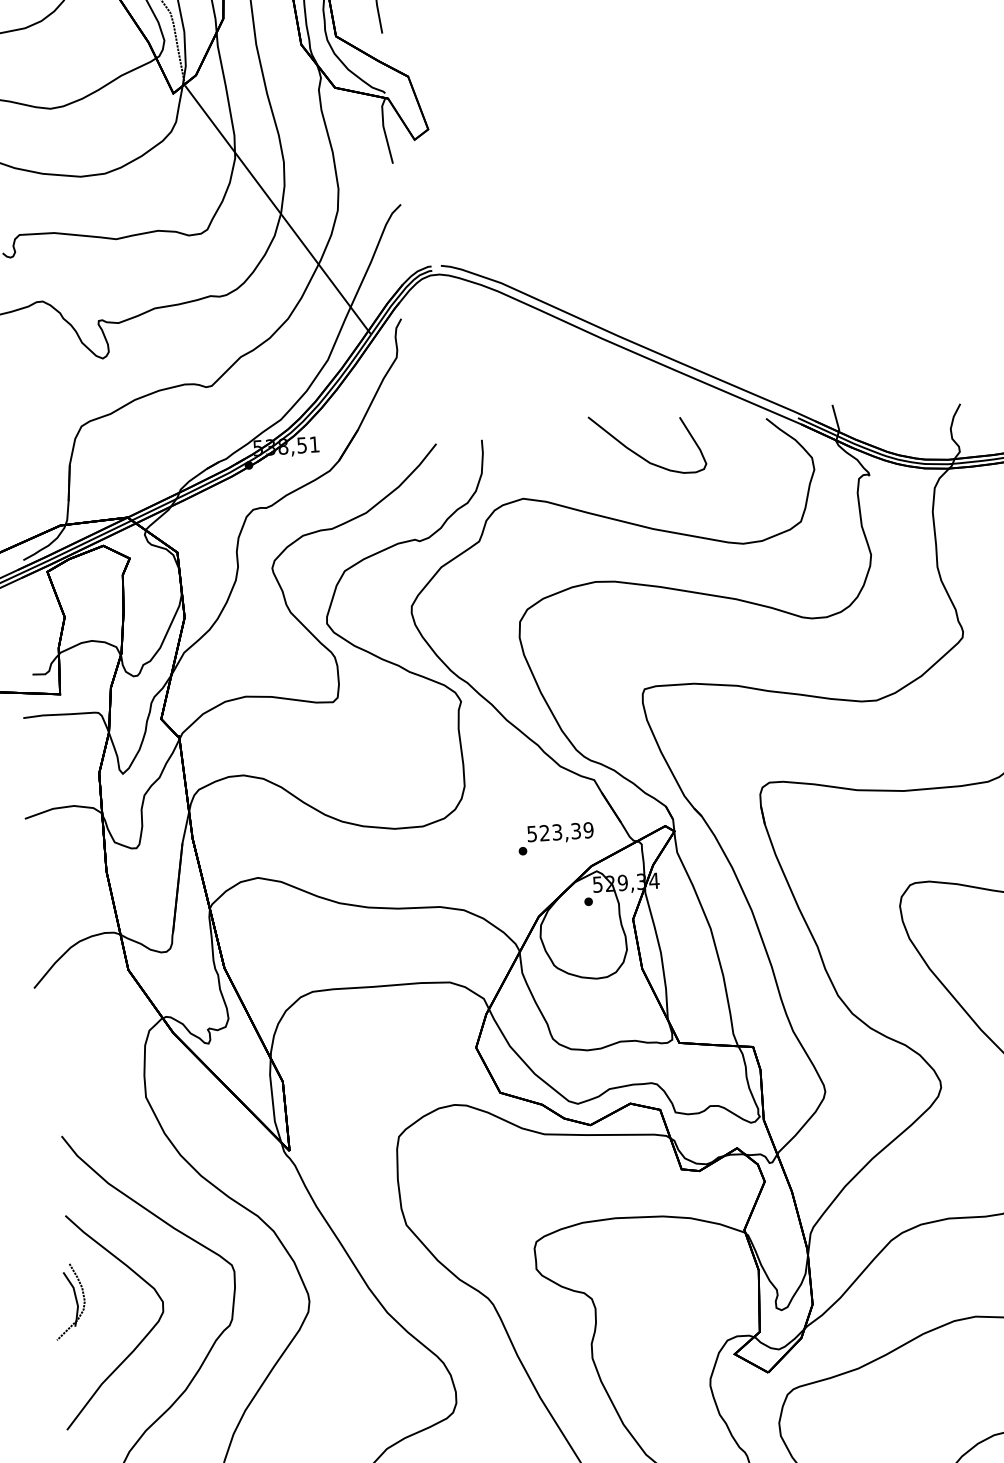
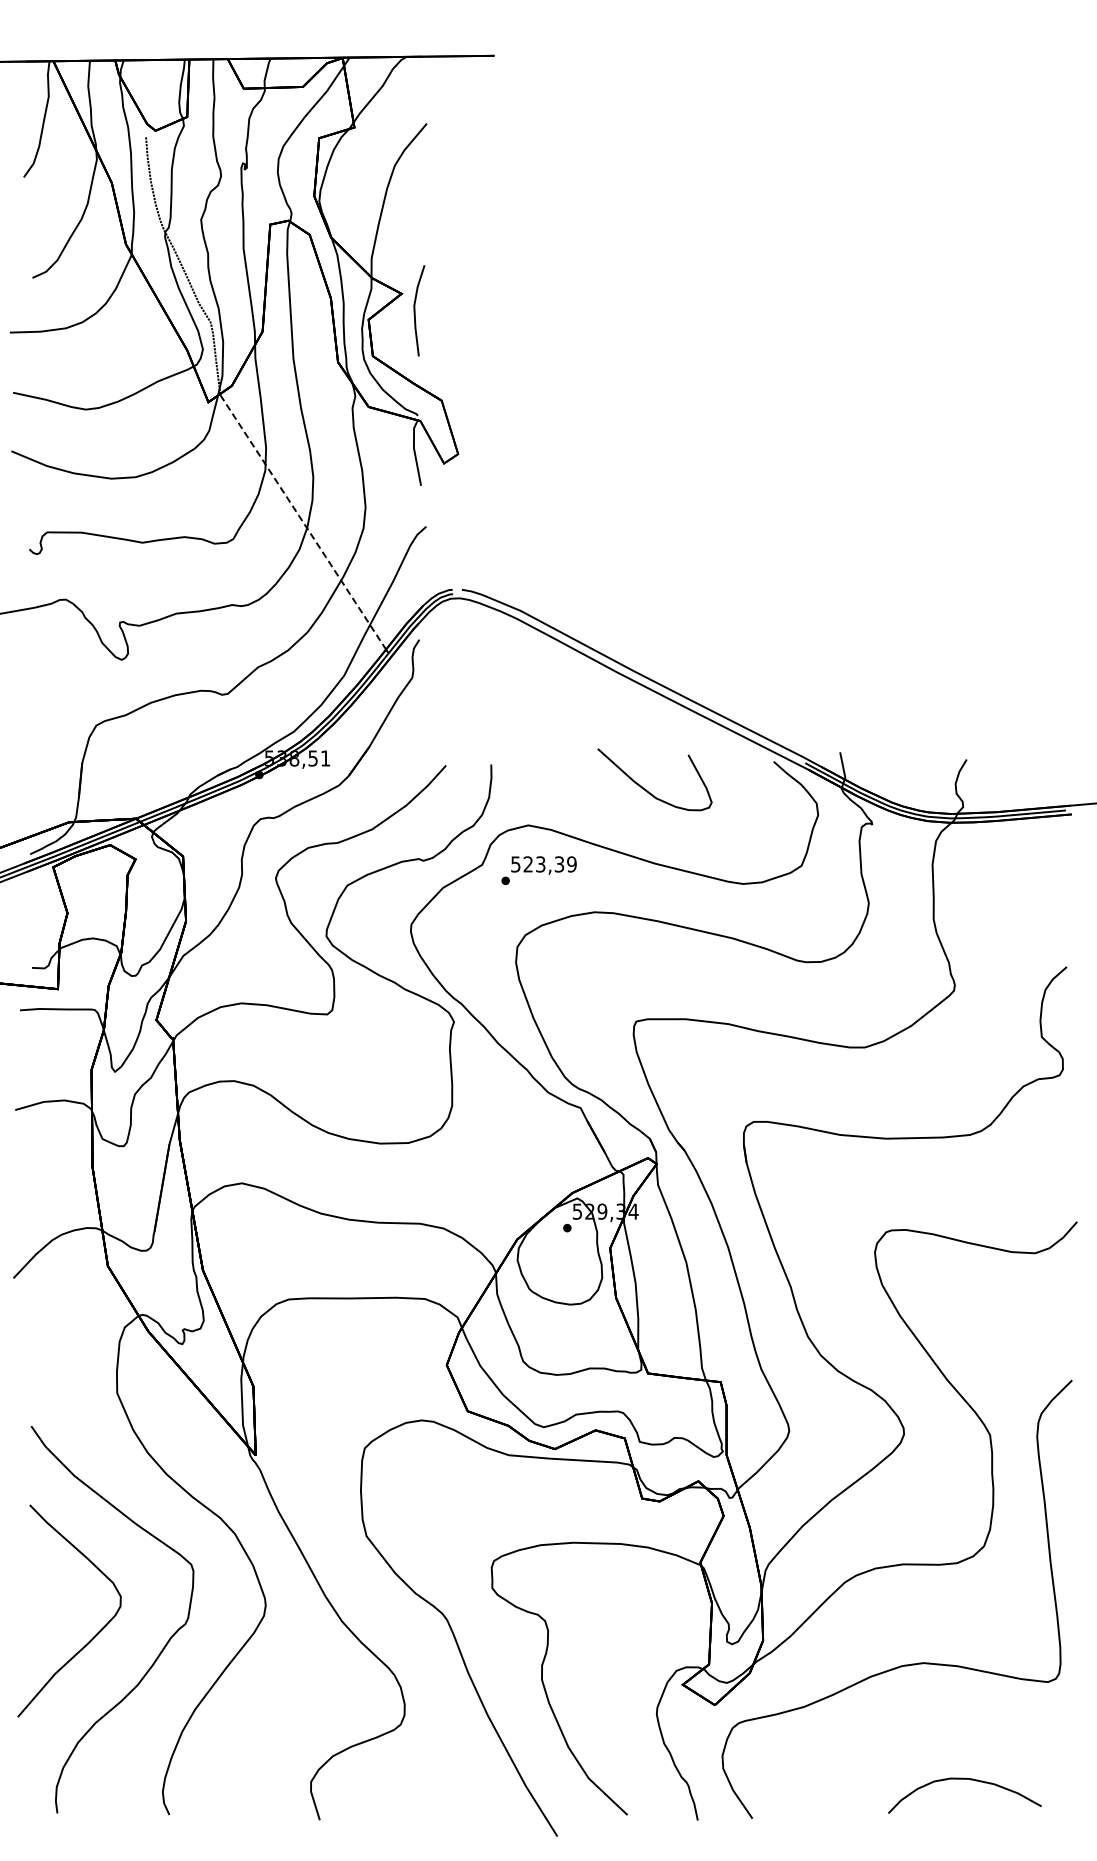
line: (276, 208) -> (303, 522), solid -> dashed
text: (555, 838) -> (538, 870), moved
part: (69, 1301) -> (28, 1590), removed

